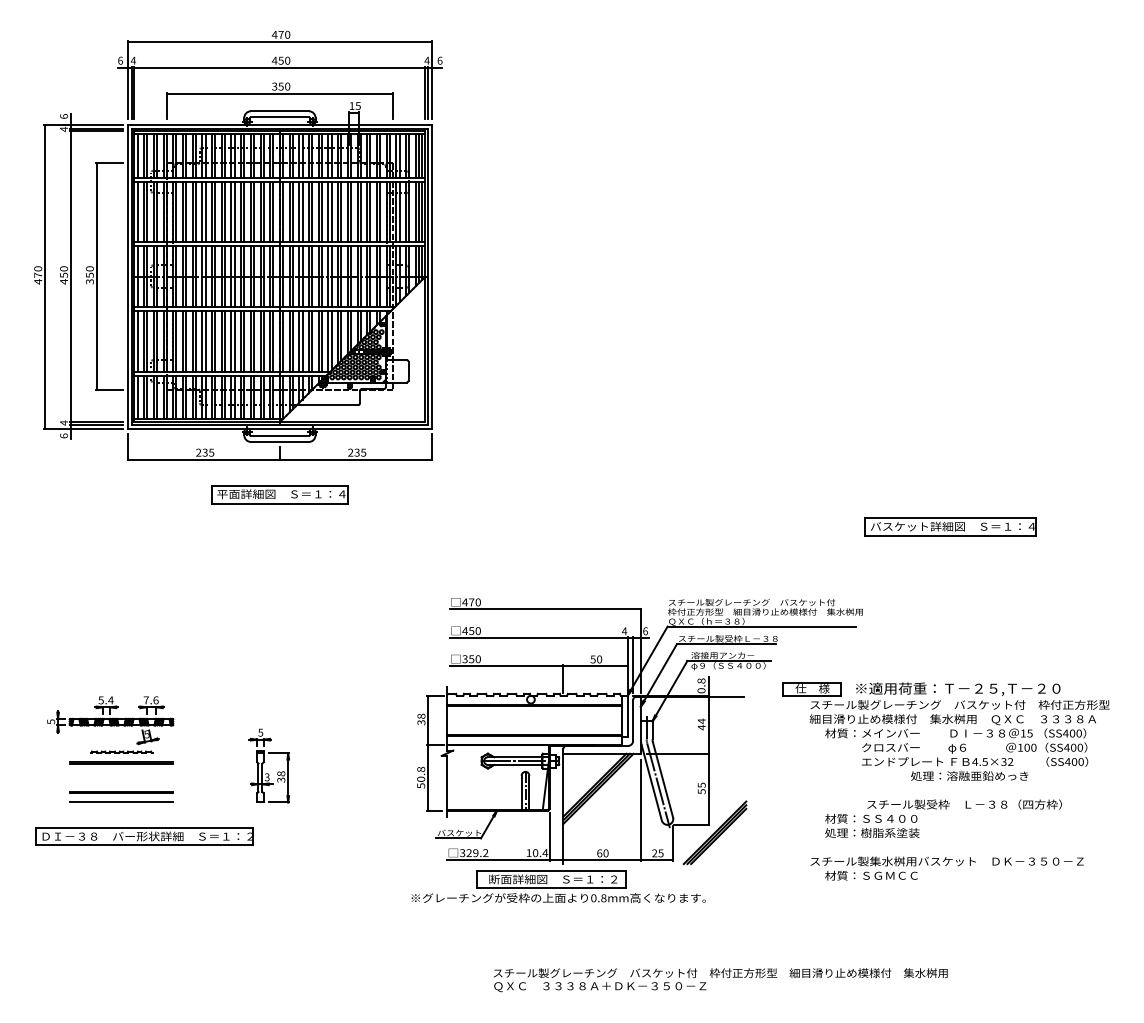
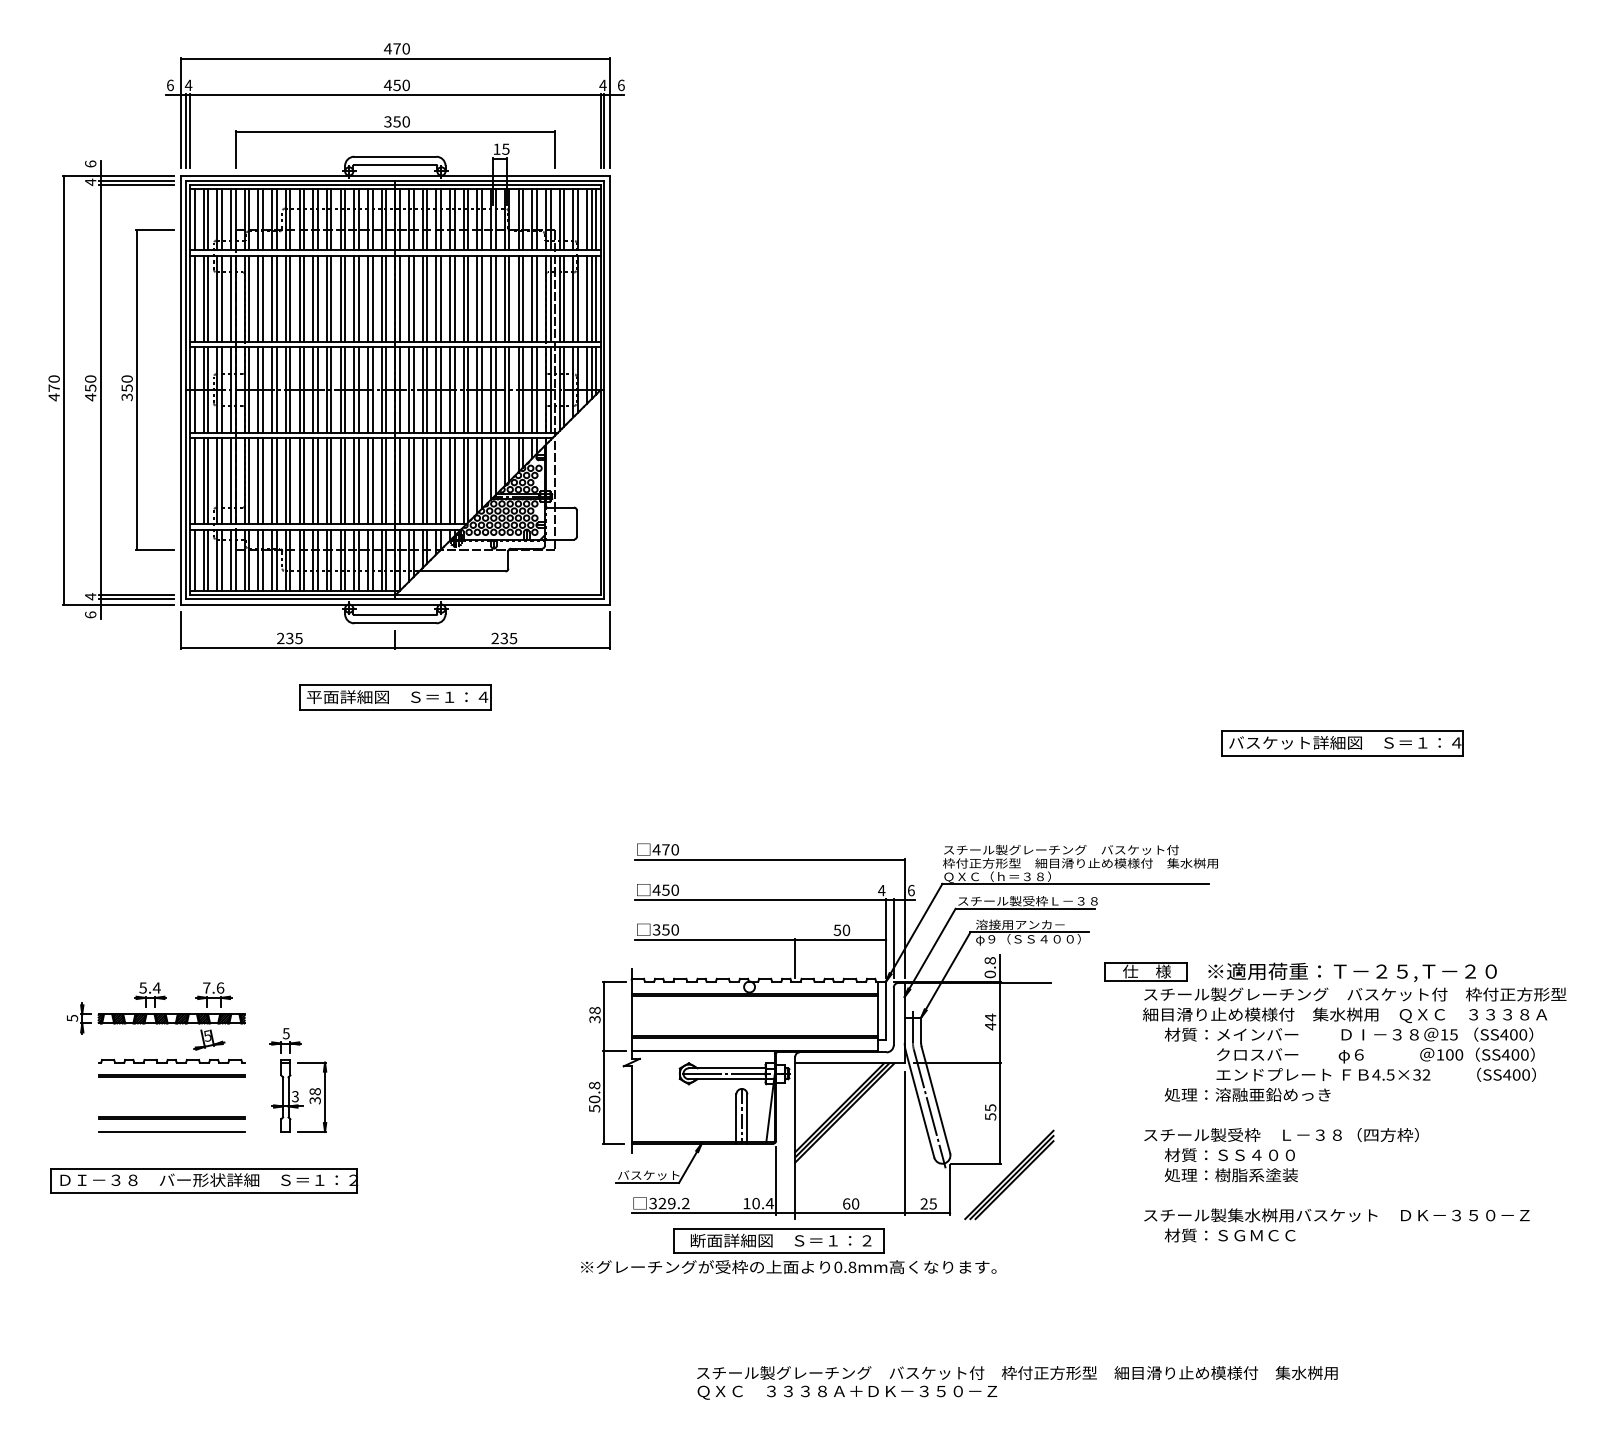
part: (121, 751) -> (171, 1060), size x1.67
part: (264, 762) -> (291, 1075), moved
text: (969, 775) -> (1247, 1094), moved
text: (964, 804) -> (1281, 1135), moved

